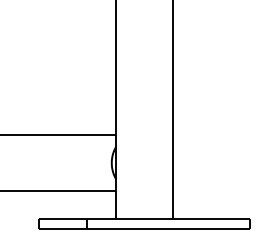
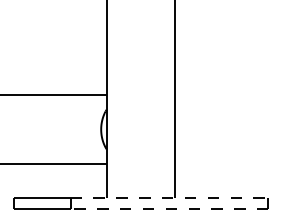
line: (168, 219) -> (169, 197), solid -> dashed
line: (168, 228) -> (169, 208), solid -> dashed

